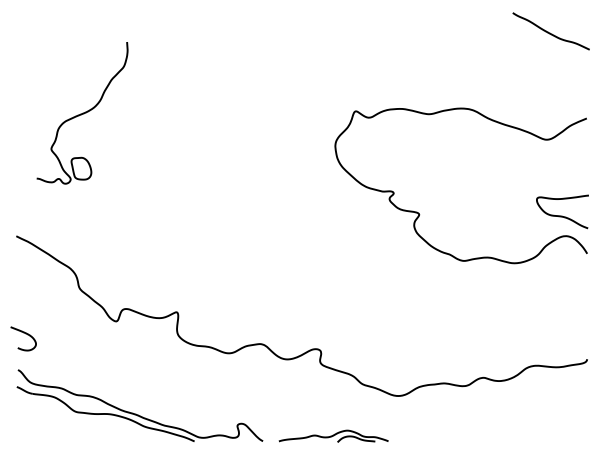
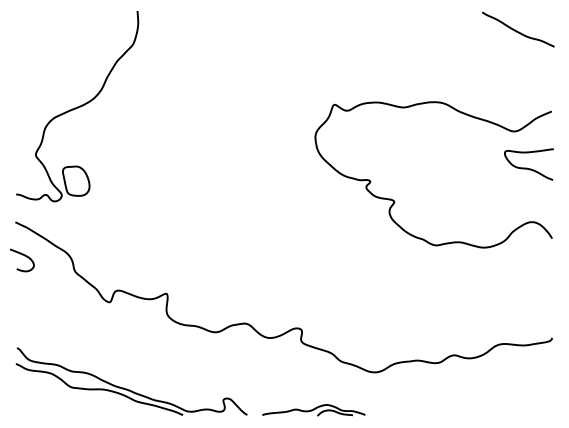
part: (82, 112) -> (77, 105), size x1.43
curve: (562, 215) -> (528, 167), moved
curve: (25, 334) -> (24, 256), moved

